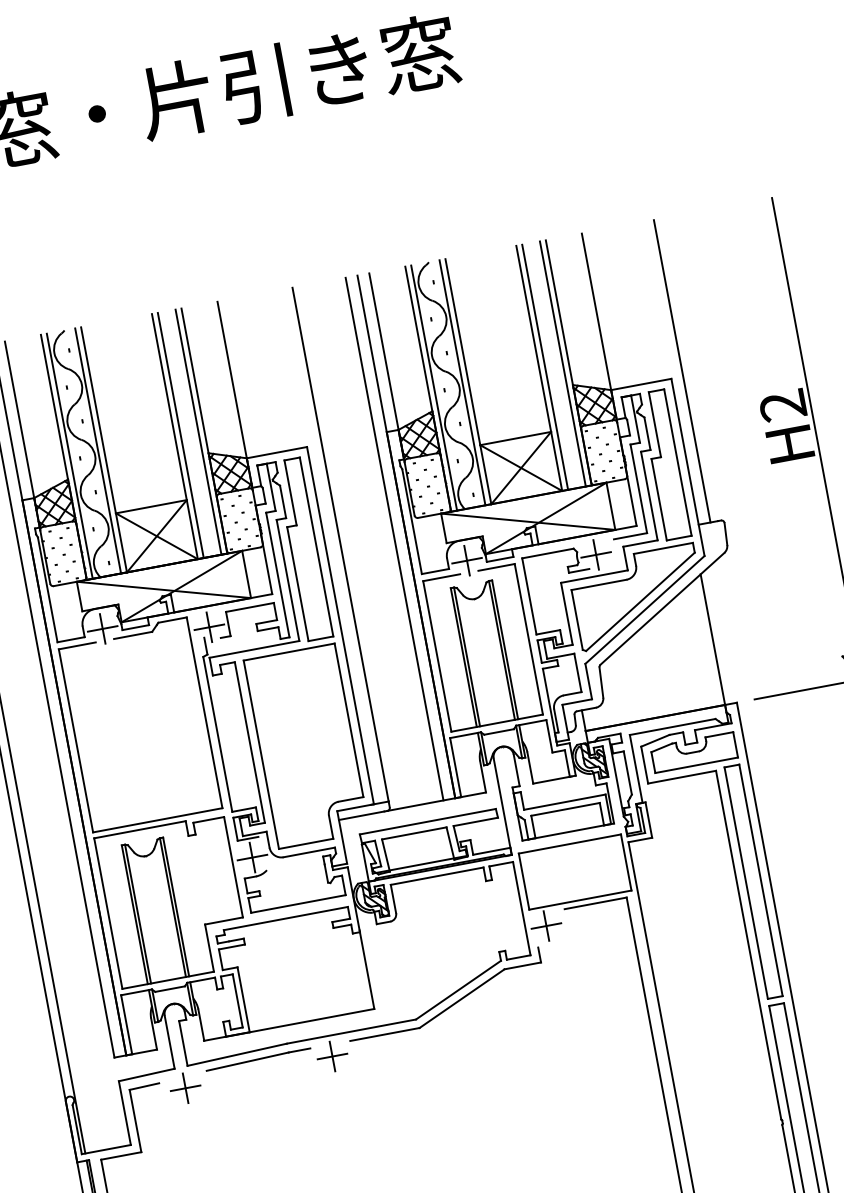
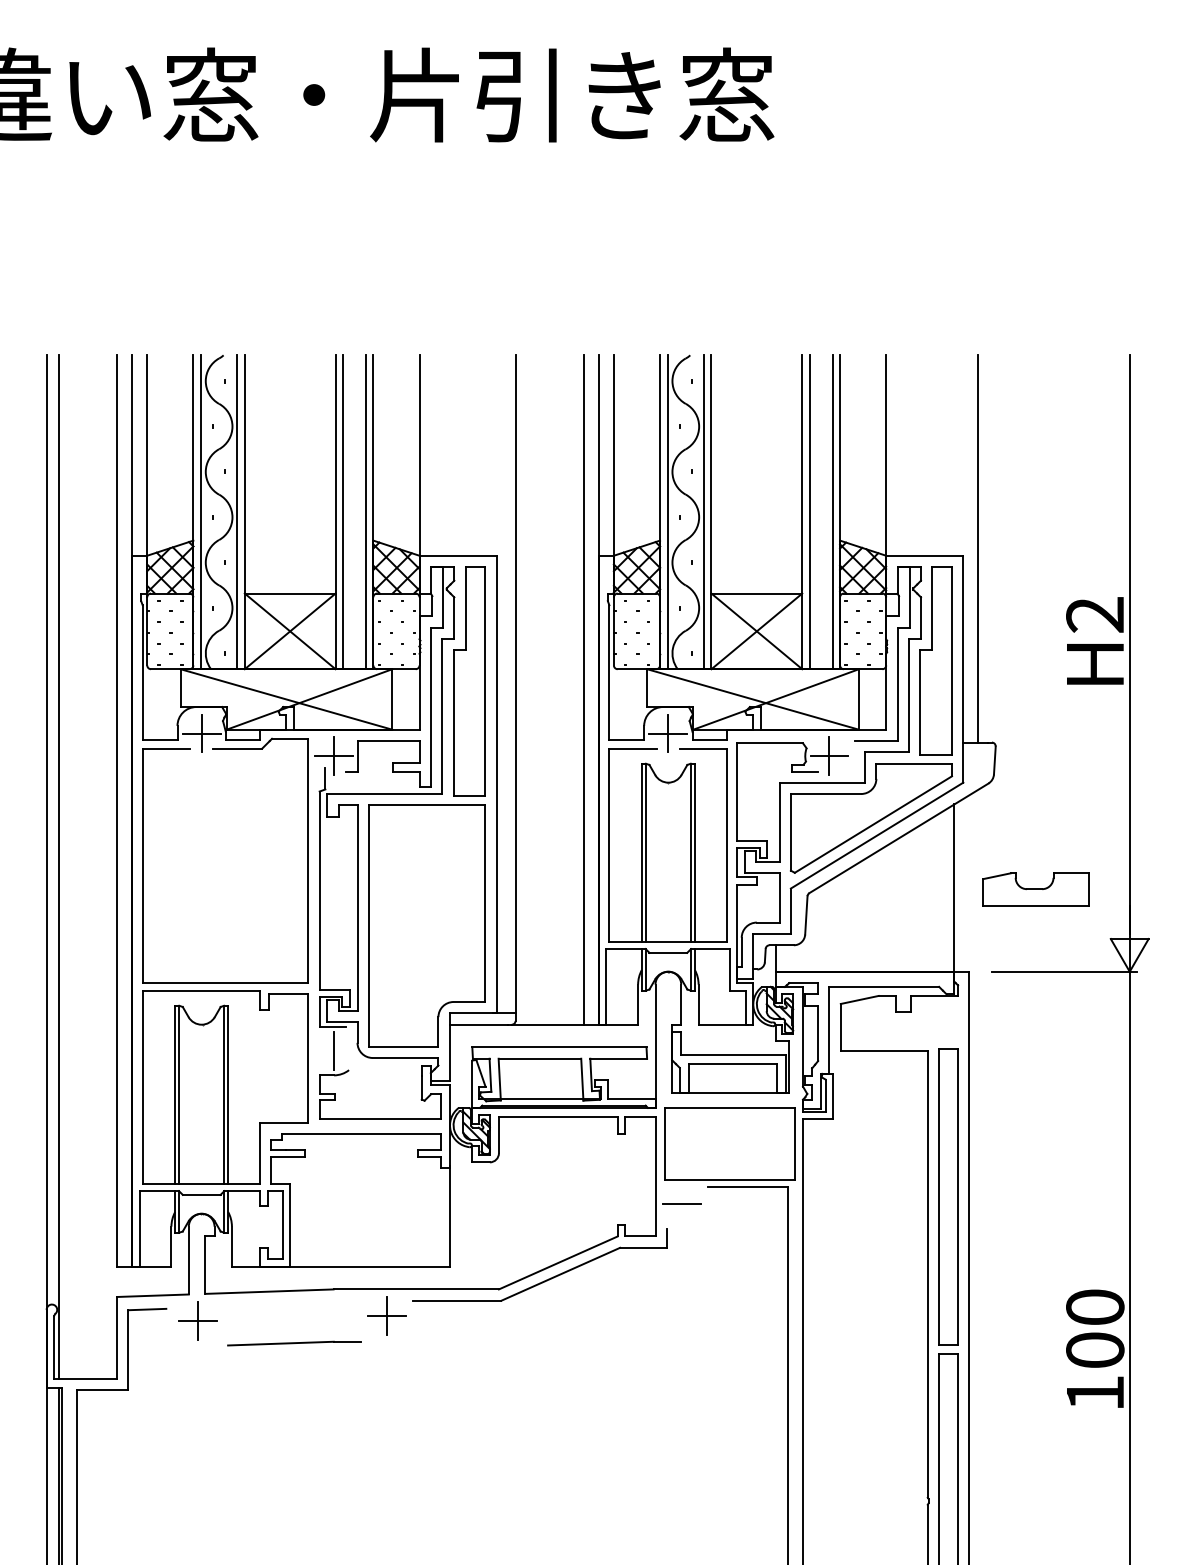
part: (693, 752) -> (1035, 889), moved
line: (252, 857) -> (333, 1051), removed
line: (545, 925) -> (681, 1203), removed
line: (258, 1059) -> (294, 1343), moved

